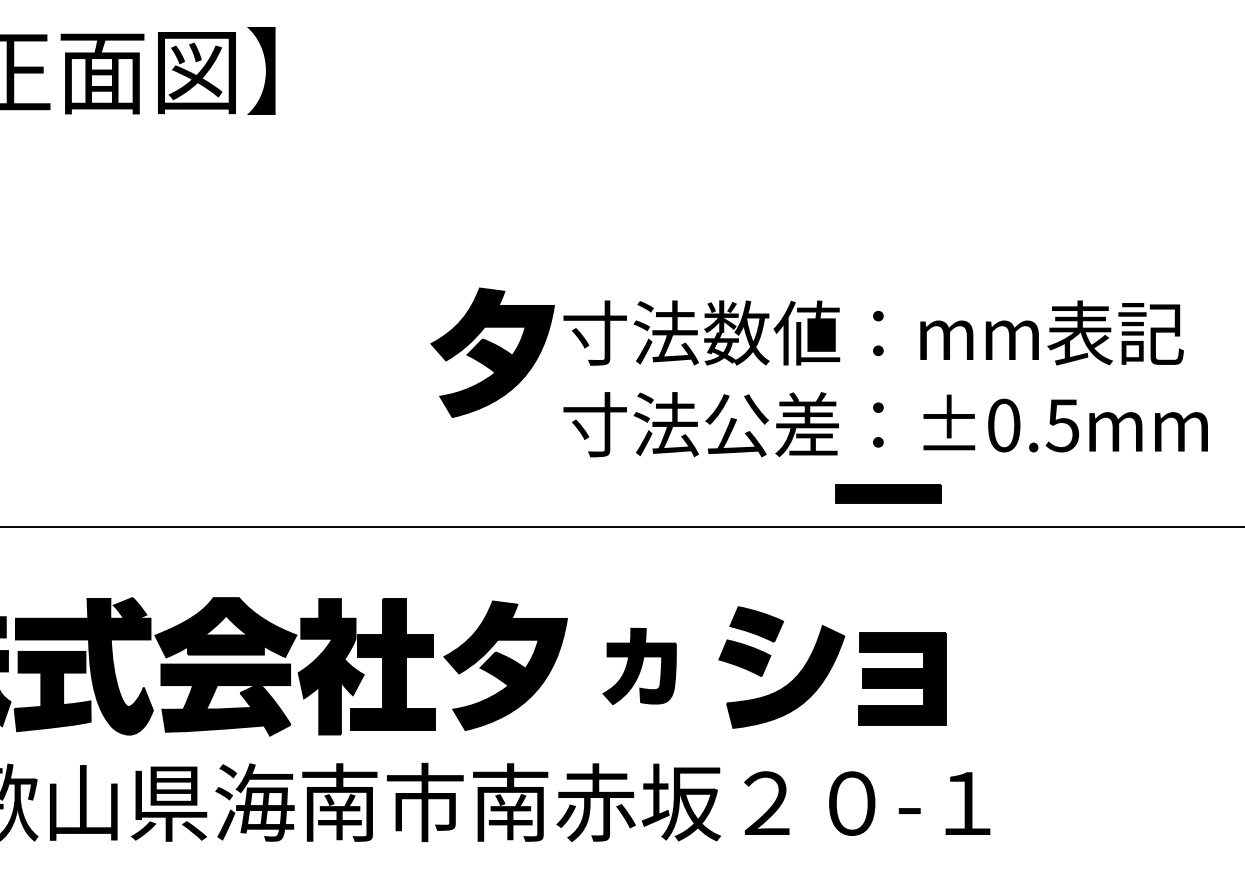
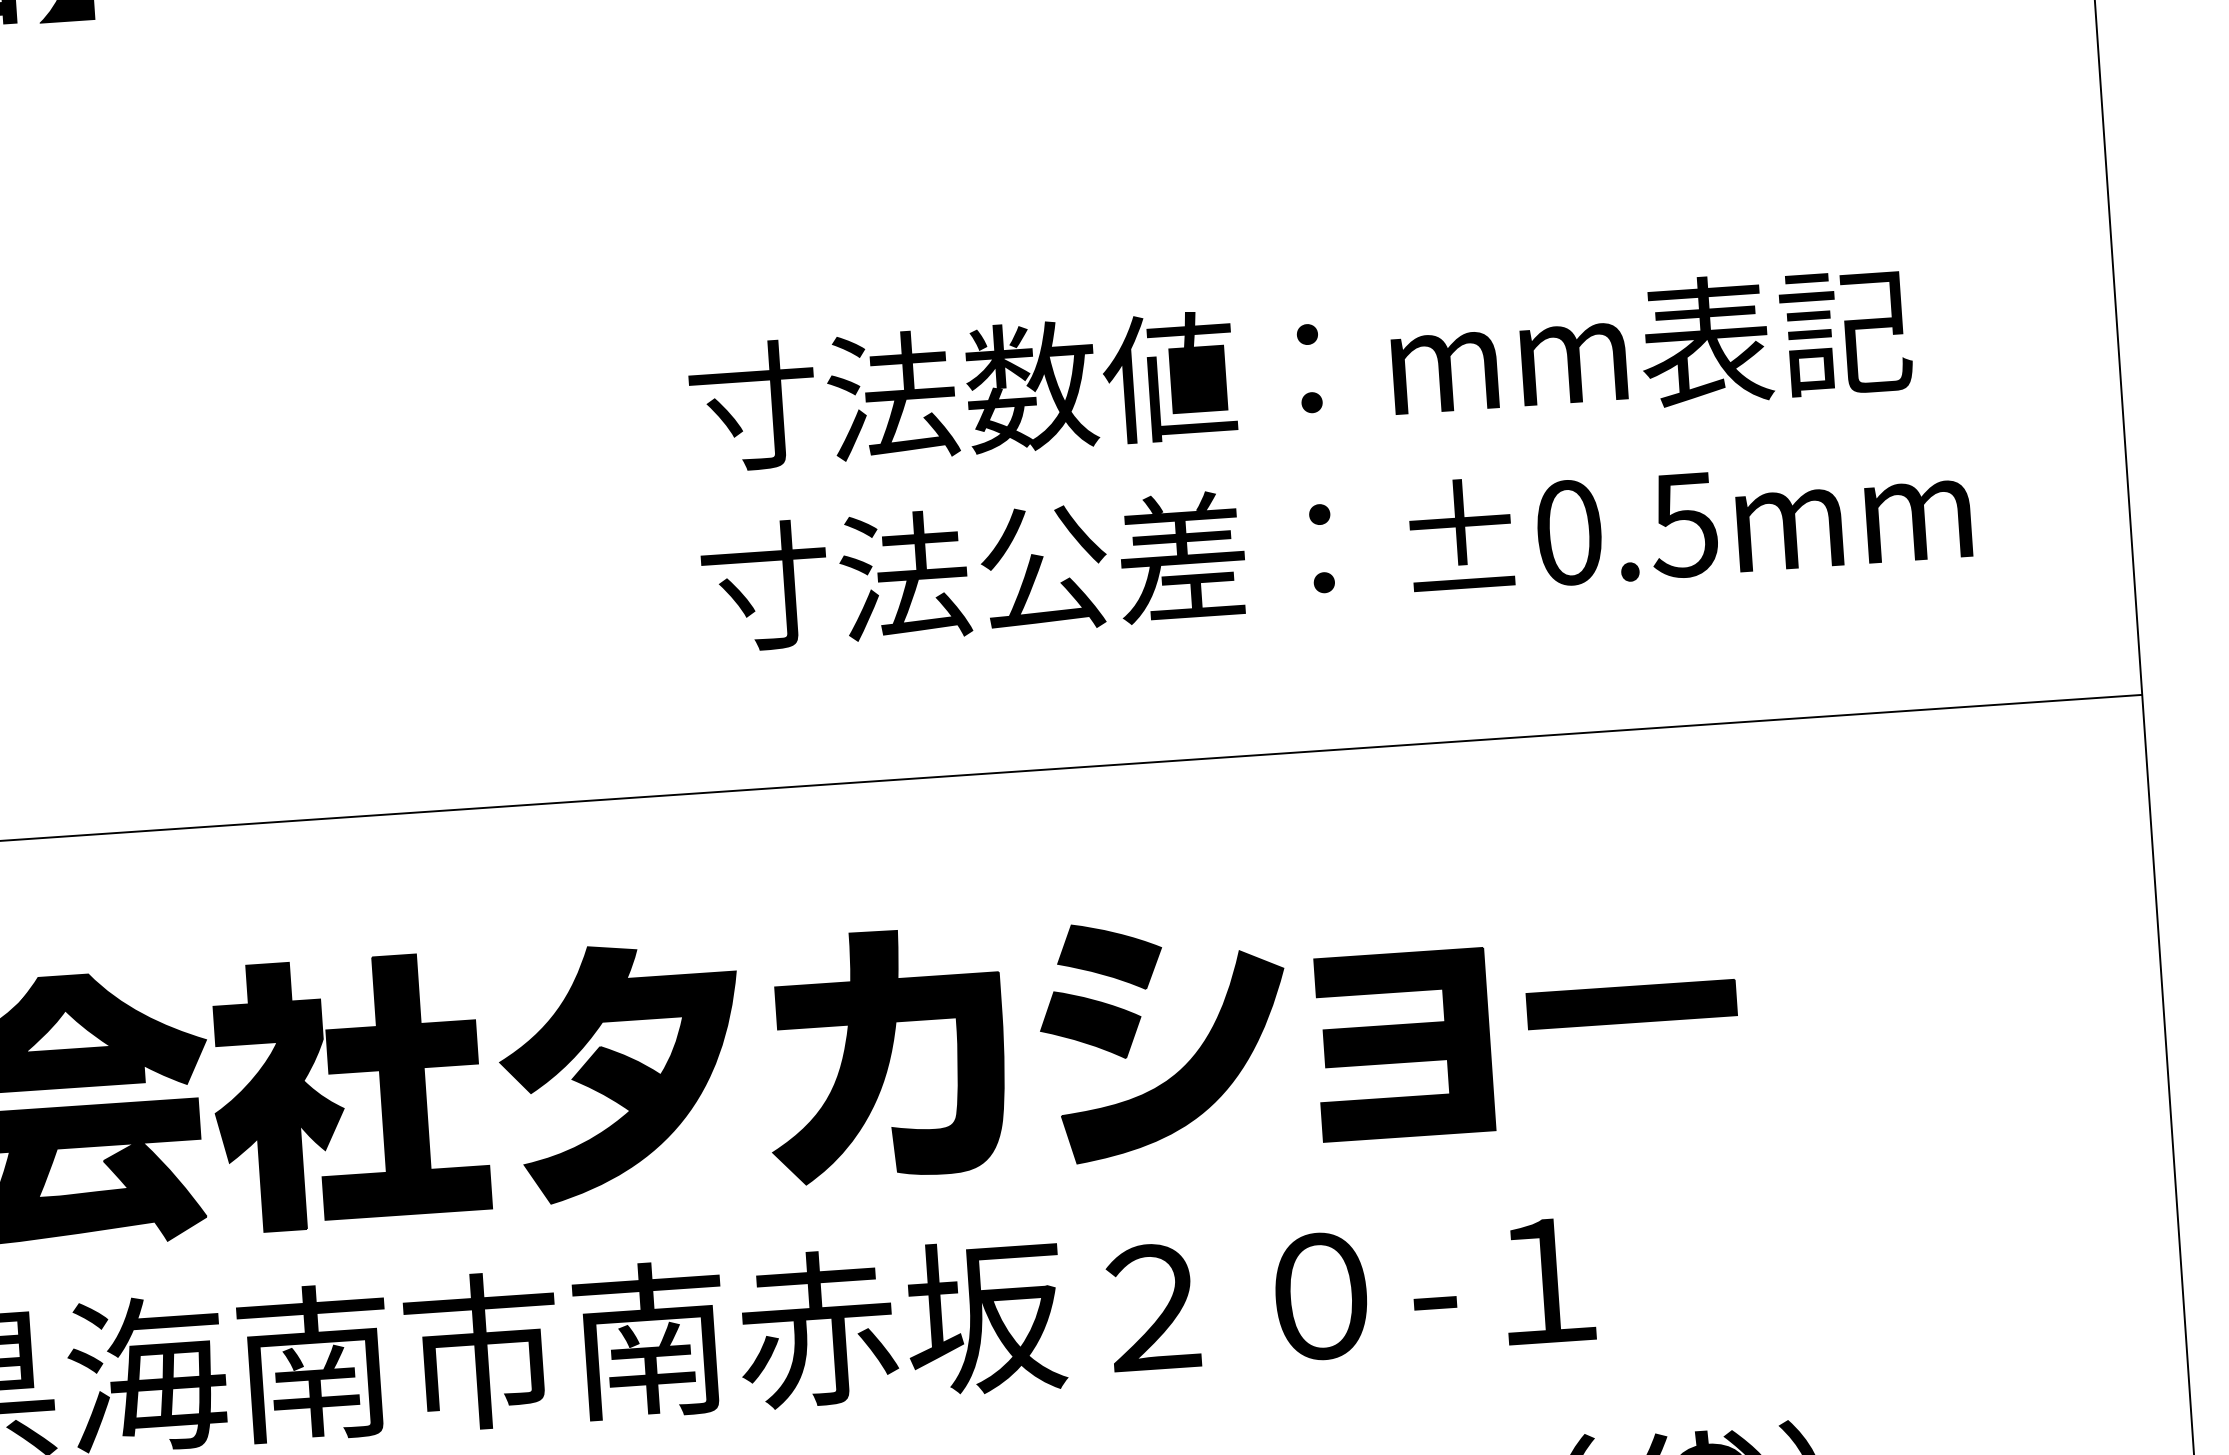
part: (492, 352) -> (553, 457), removed
part: (888, 493) -> (1631, 1004), moved
part: (639, 666) -> (884, 1055), size x1.67

